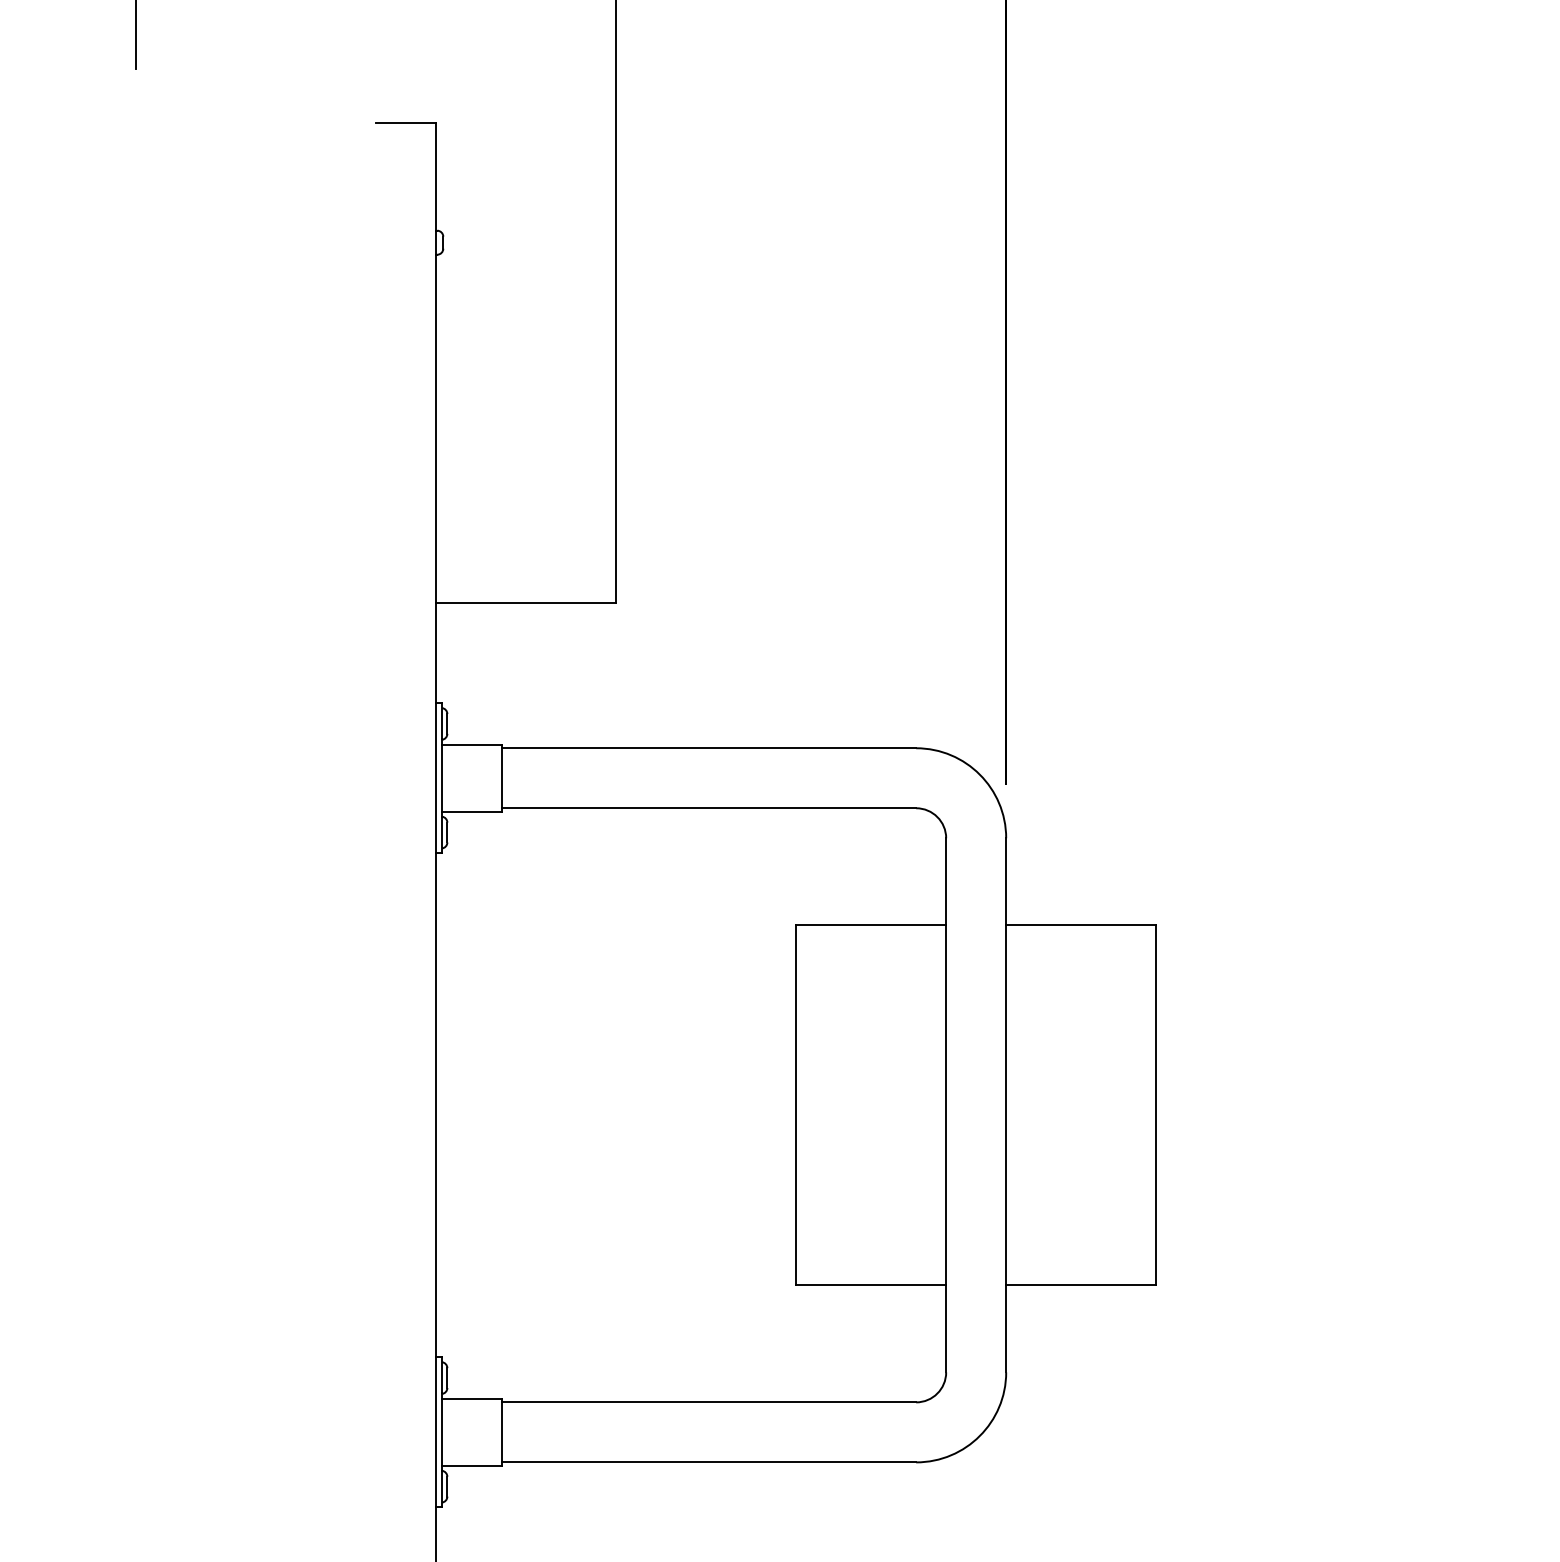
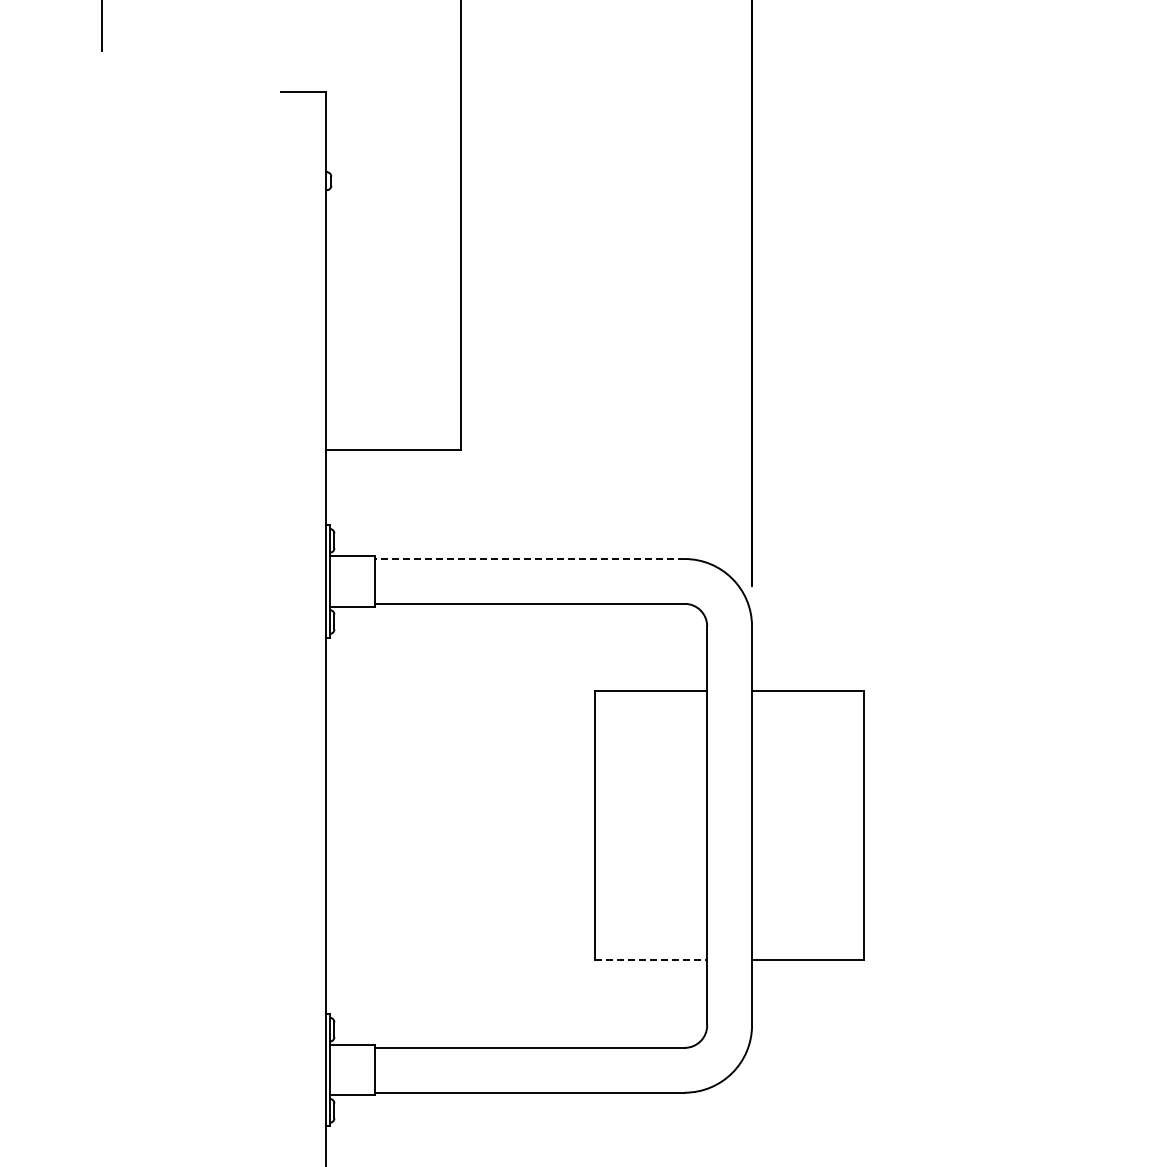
line: (709, 748) -> (530, 559), solid -> dashed
line: (871, 1285) -> (651, 960), solid -> dashed

